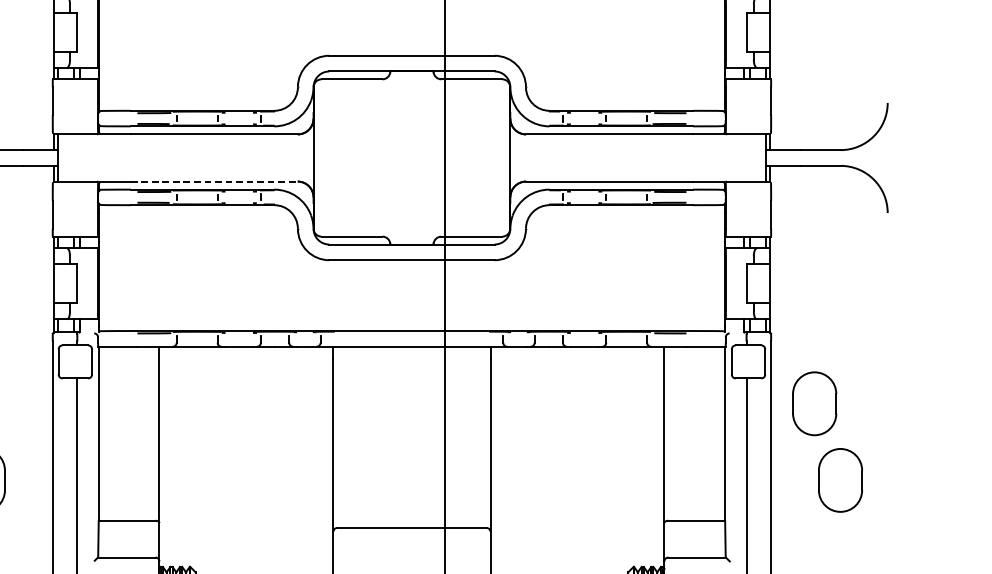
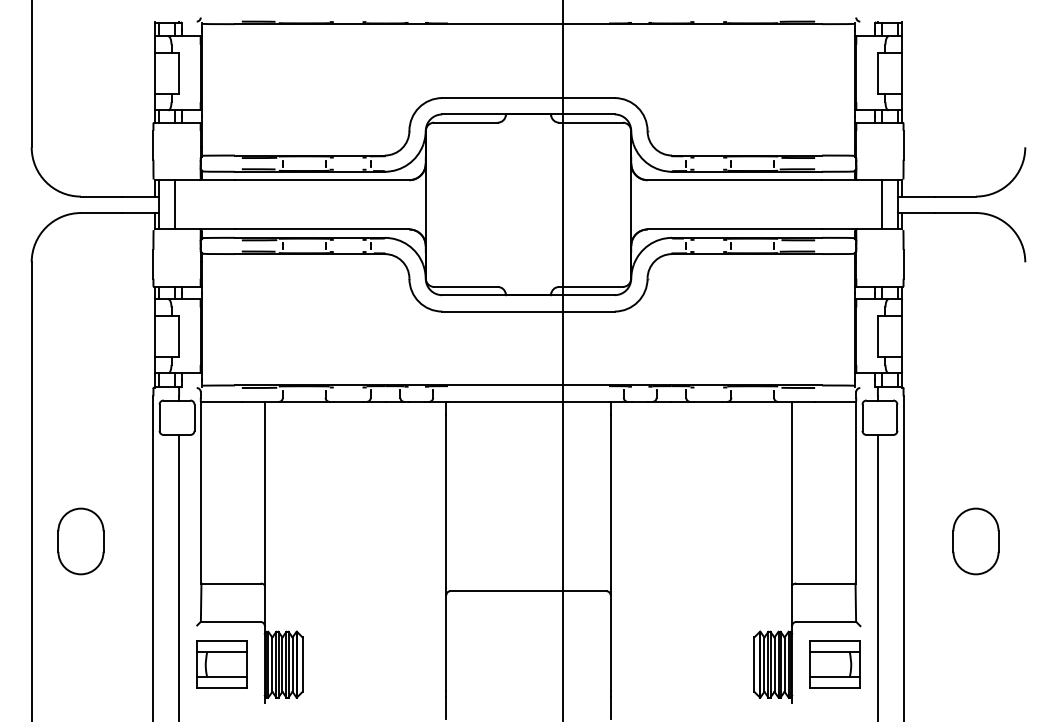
line: (73, 157) -> (175, 204), added
line: (750, 157) -> (881, 204), added
line: (214, 181) -> (322, 229), dashed -> solid
part: (814, 403) -> (948, 461), removed

